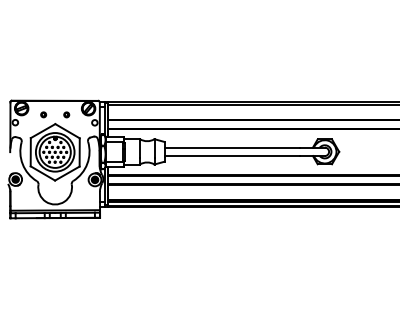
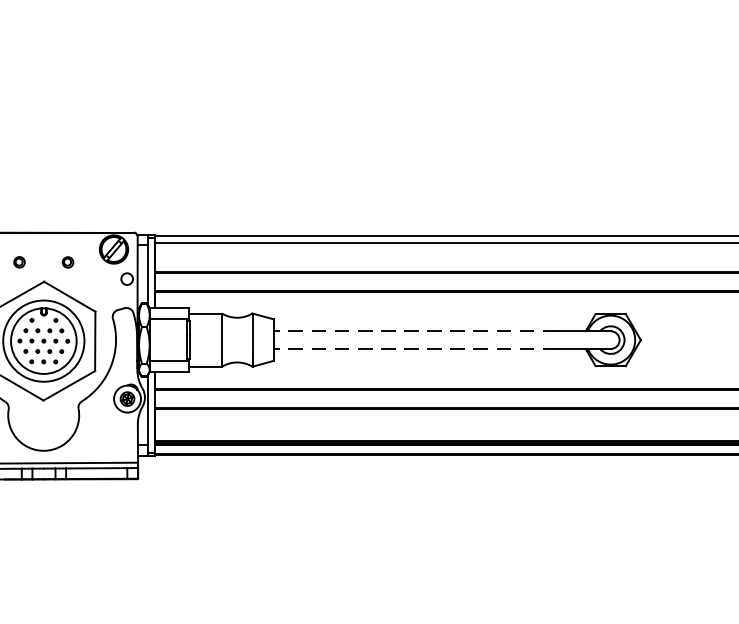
line: (231, 147) -> (414, 330), solid -> dashed
line: (231, 156) -> (414, 349), solid -> dashed

